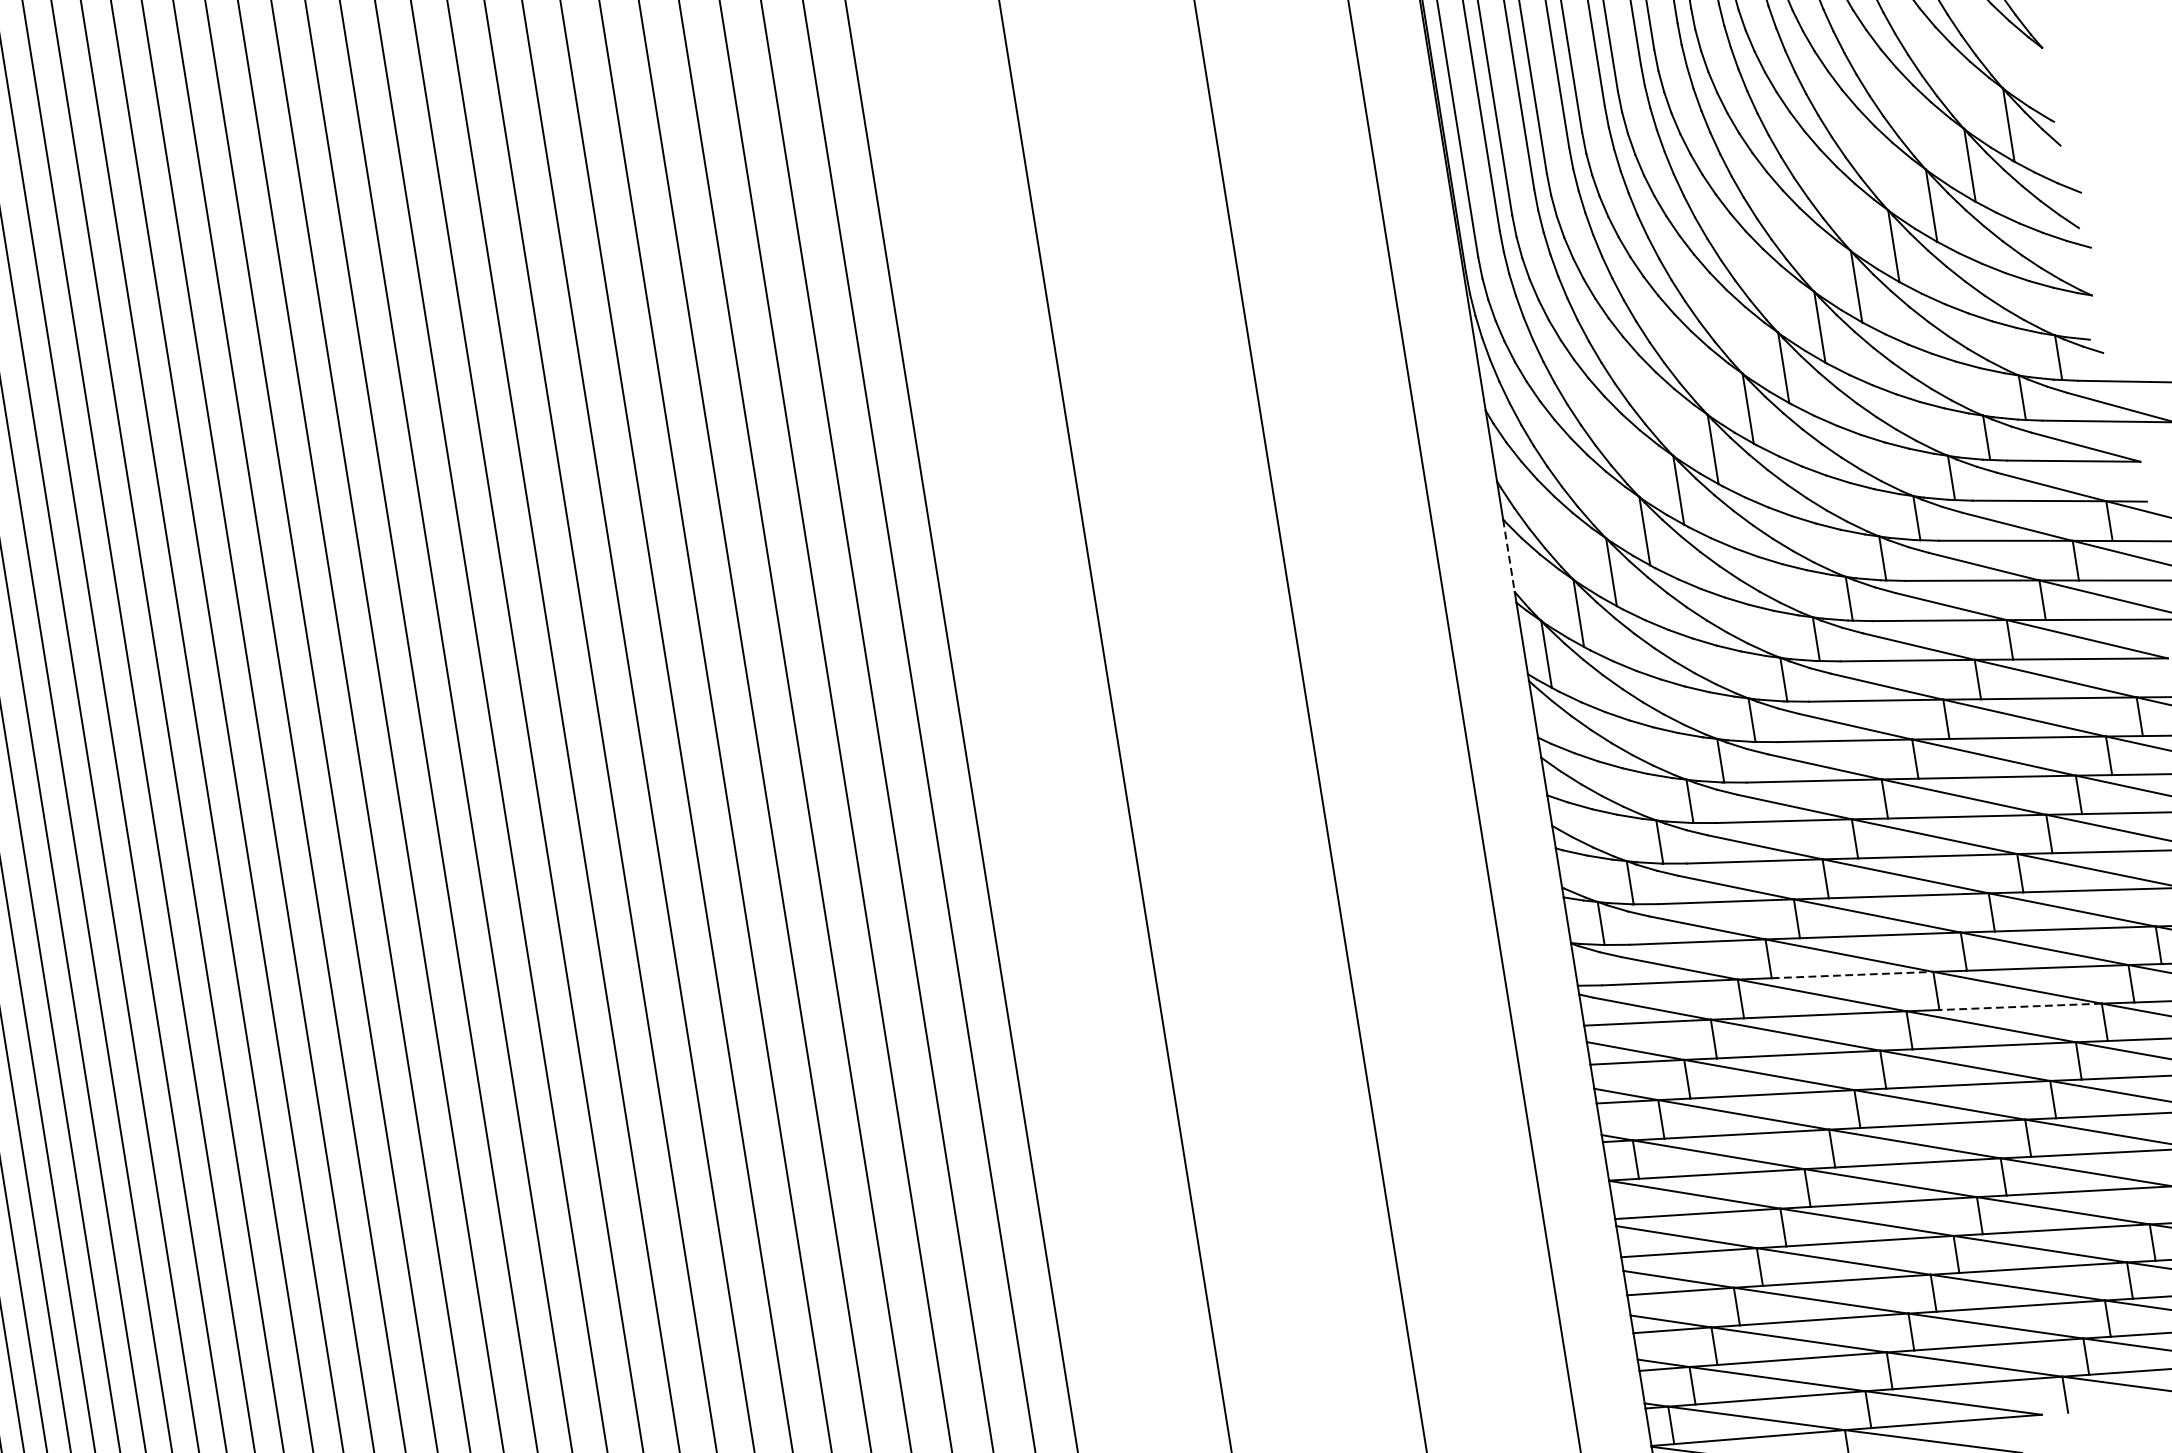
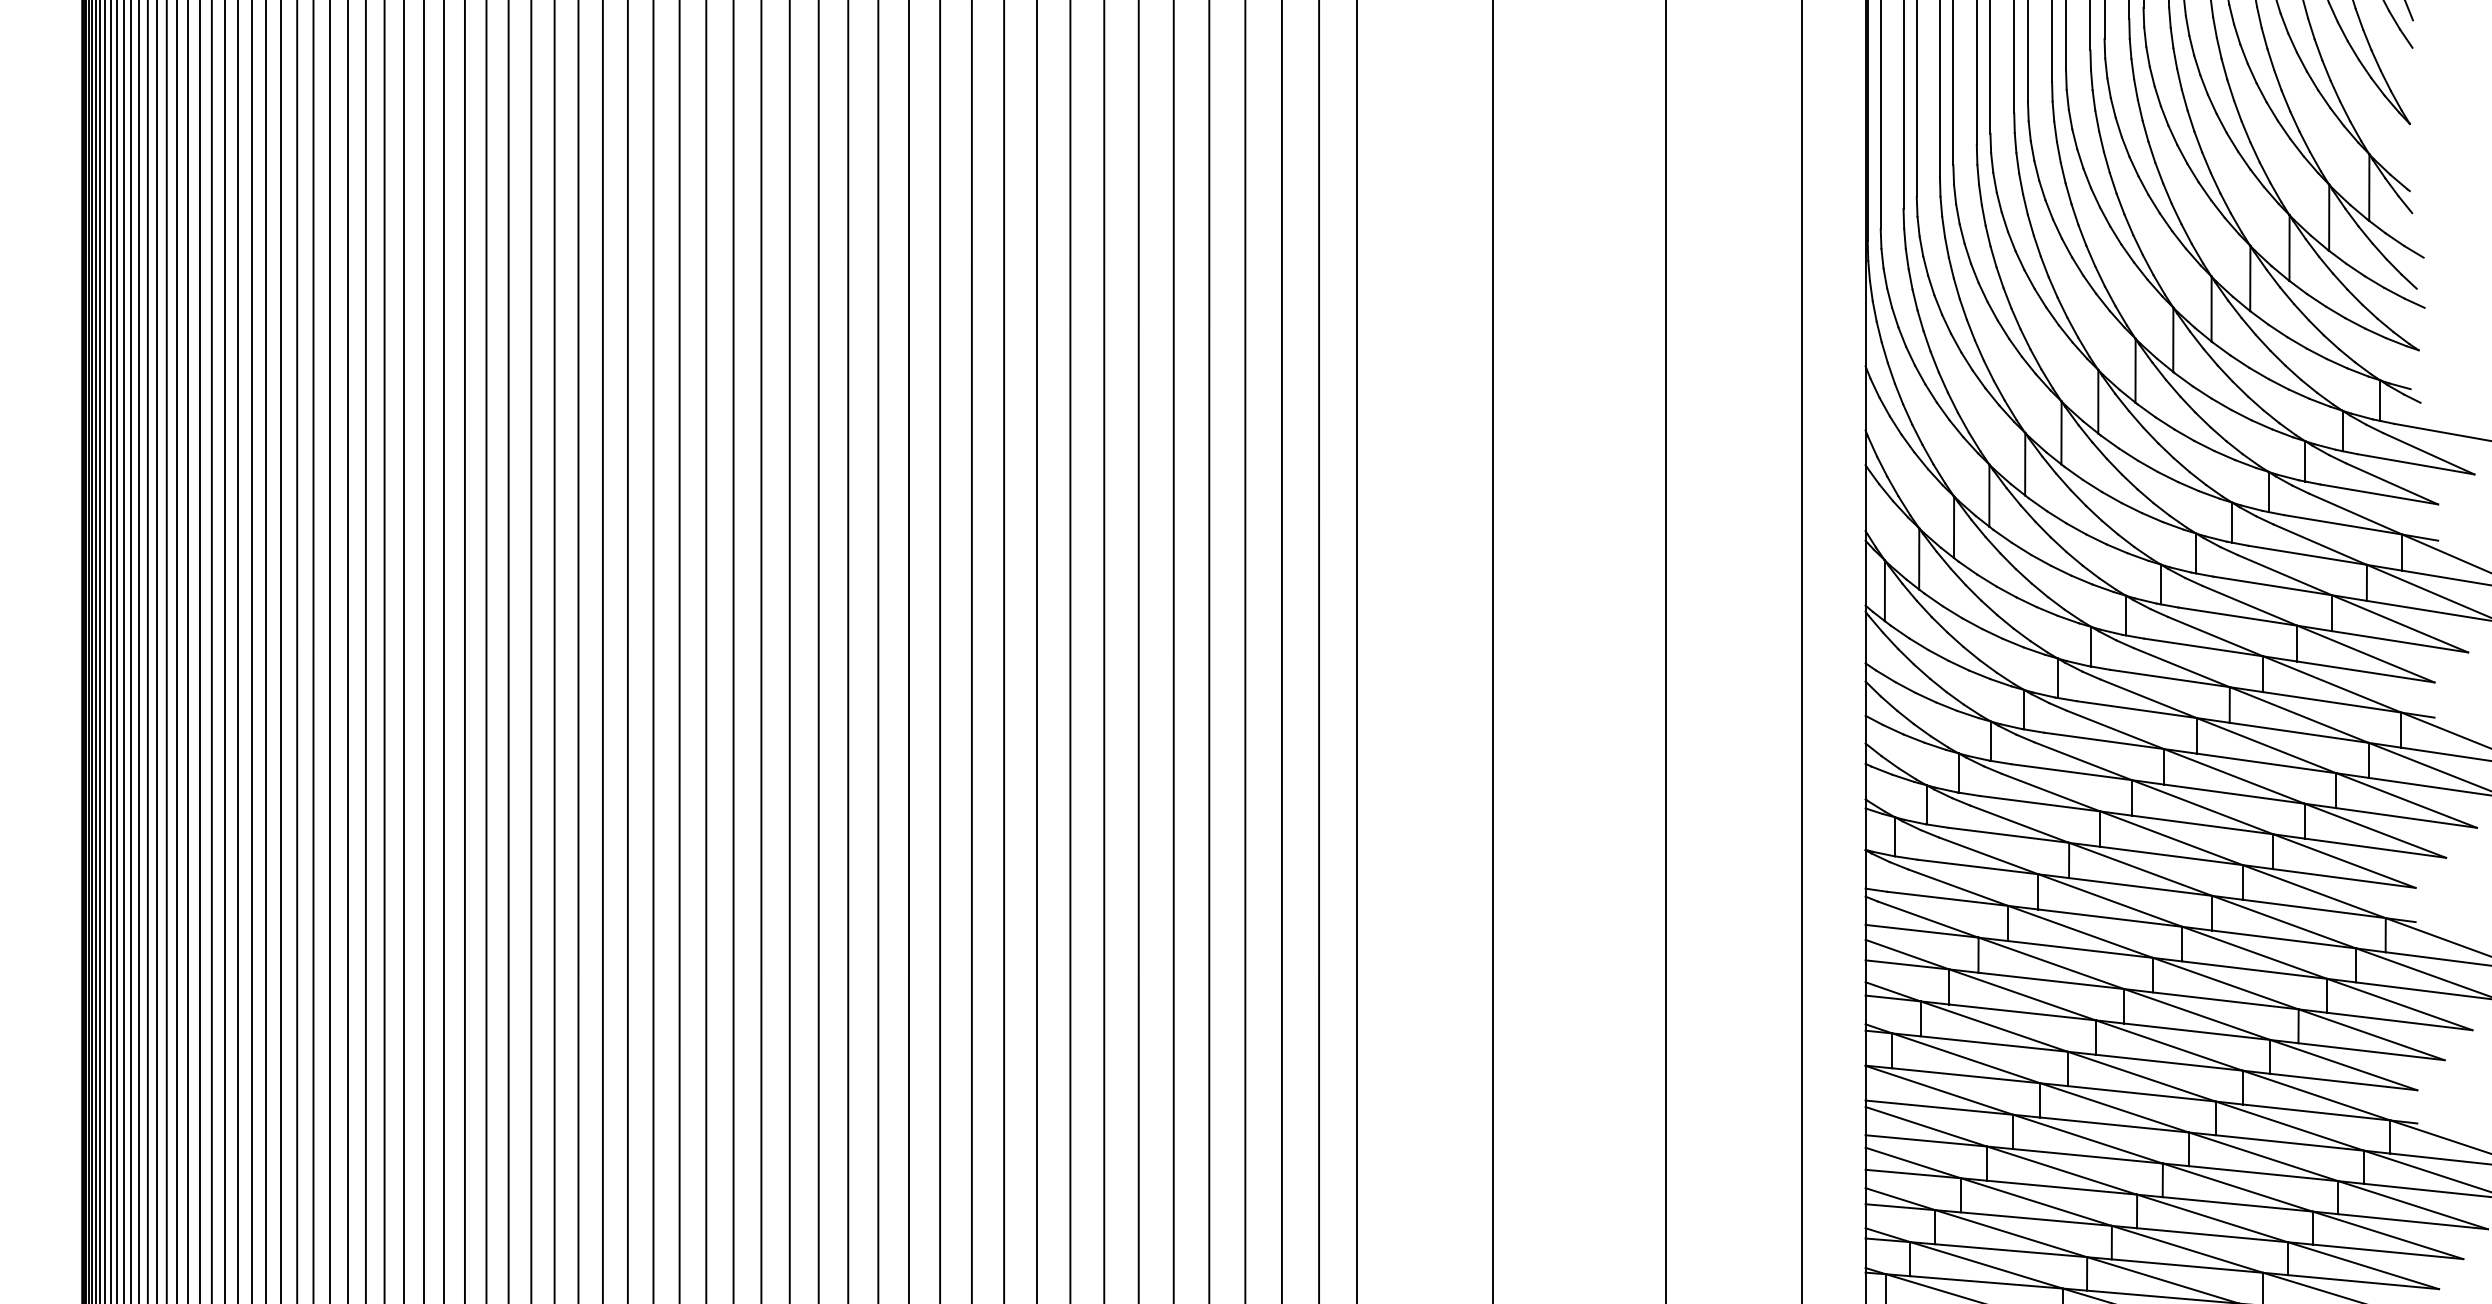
line: (1508, 556) -> (1865, 498), dashed -> solid
line: (1852, 975) -> (2110, 918), dashed -> solid
line: (2020, 1007) -> (2254, 970), dashed -> solid

